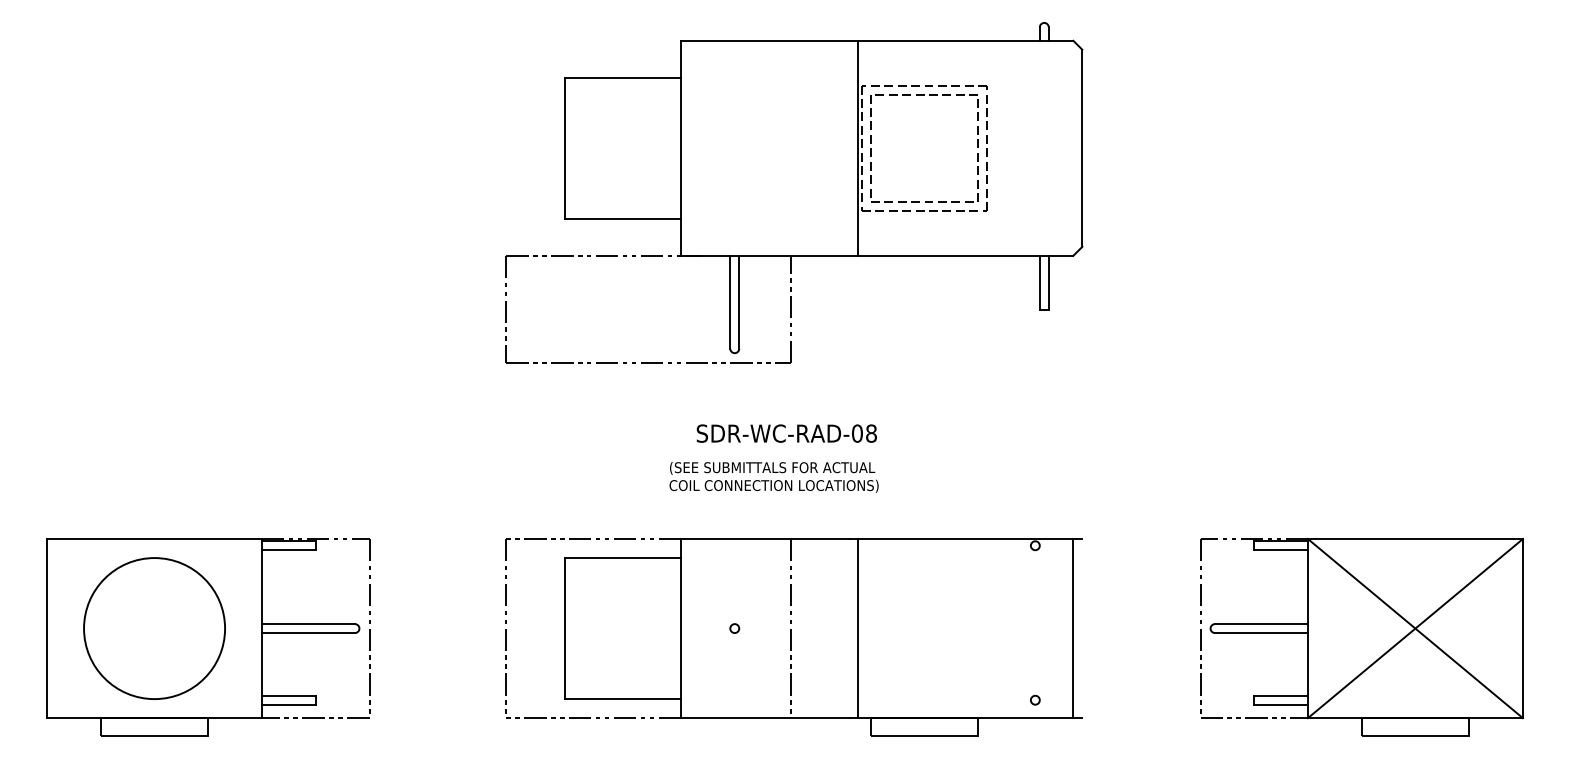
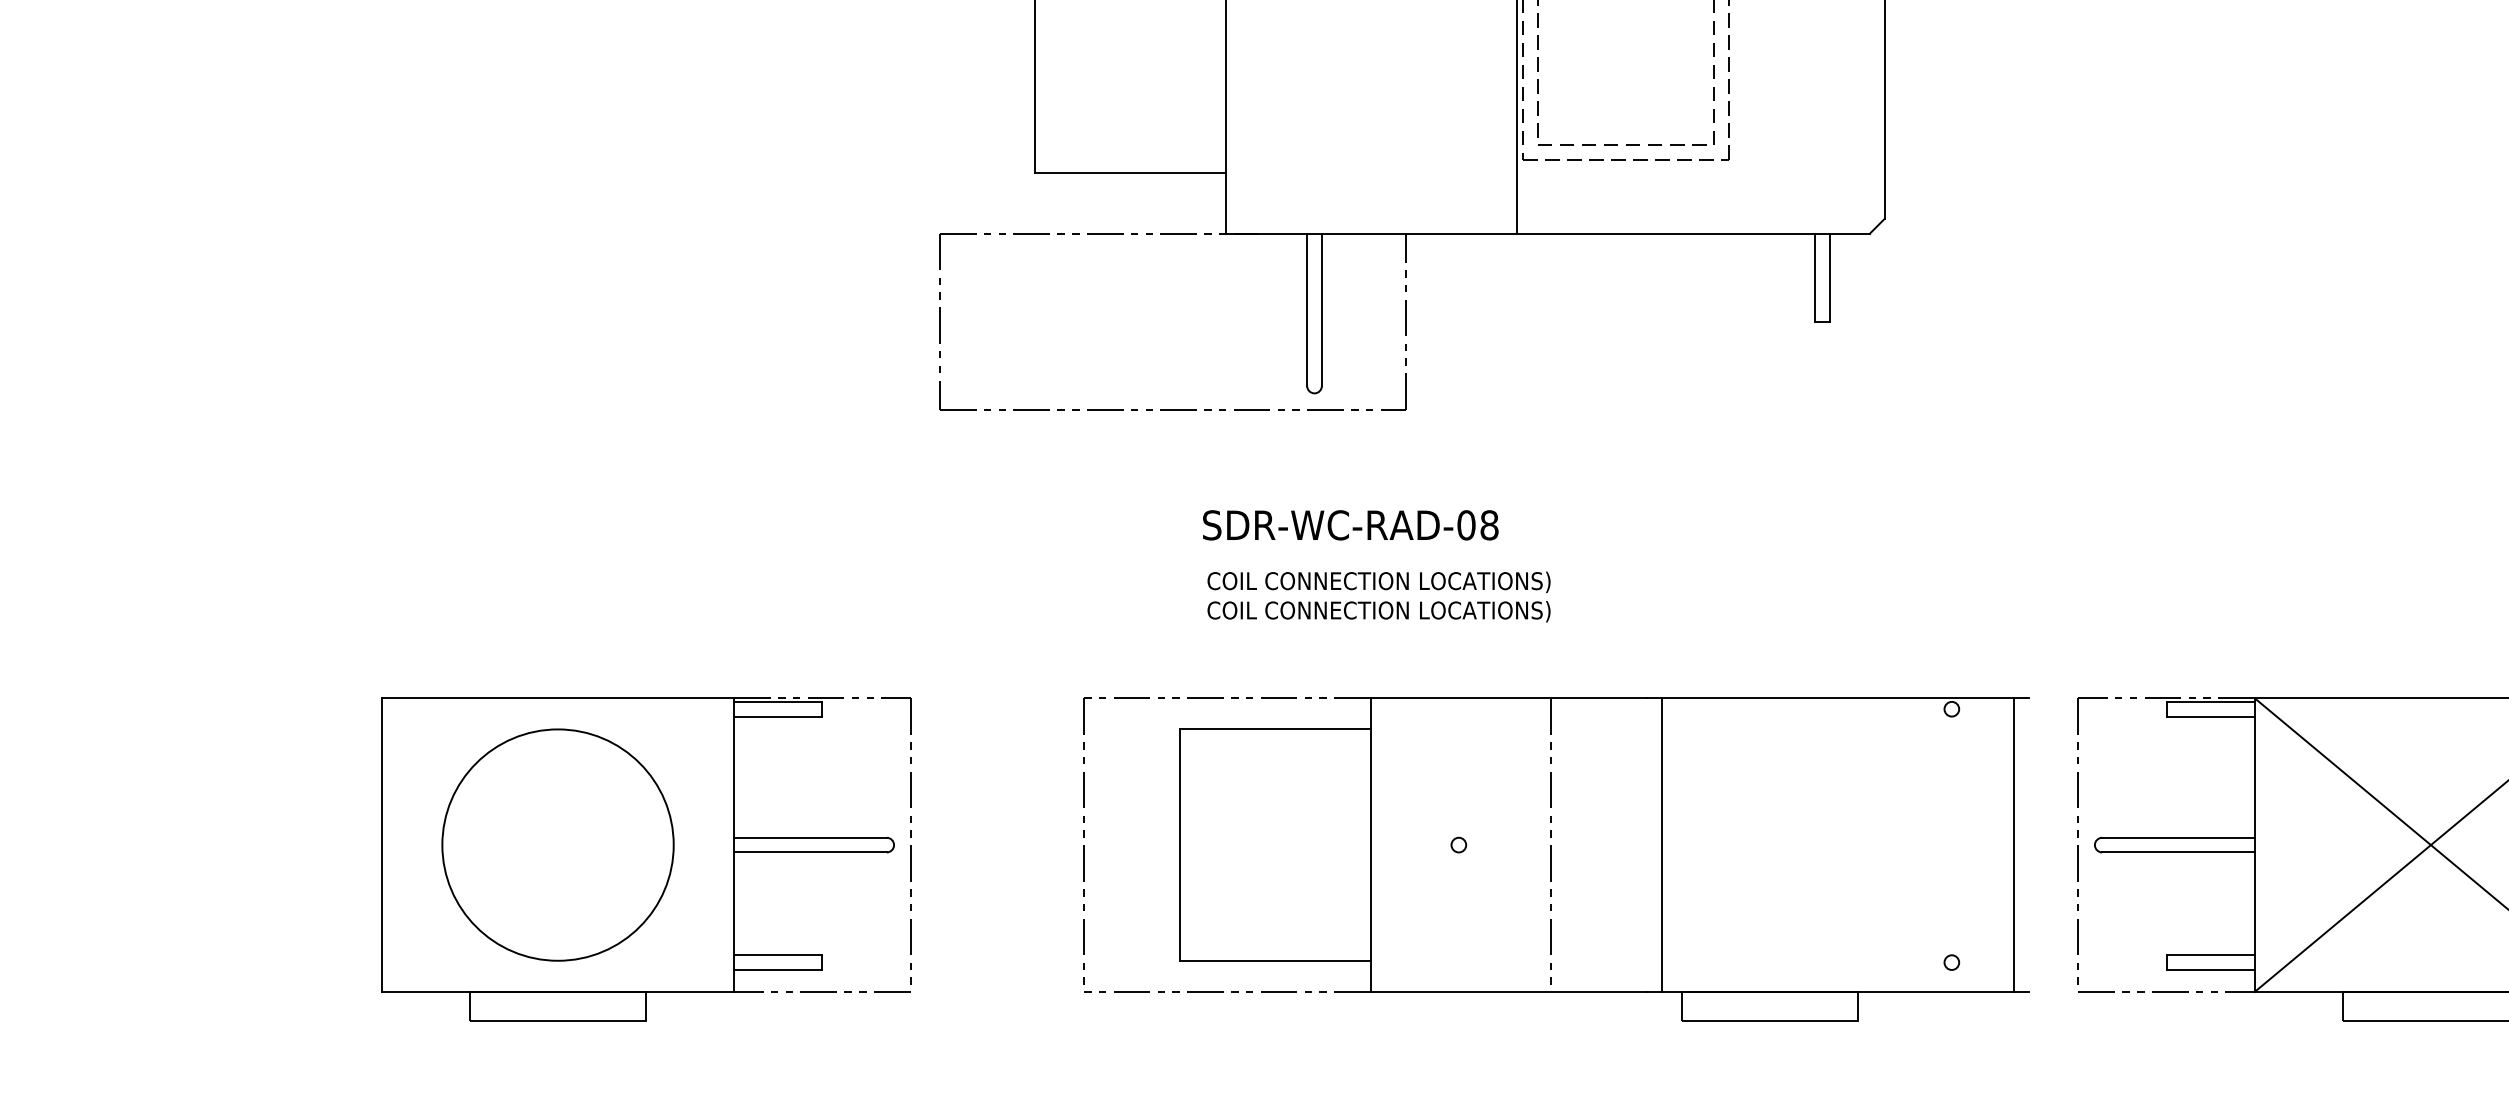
text: (786, 433) -> (1350, 525), moved
text: (773, 467) -> (1378, 580), (SEE SUBMITTALS FOR ACTUAL -> COIL CONNECTION LOCATIONS)
part: (208, 637) -> (646, 859), moved
part: (793, 637) -> (1555, 859), moved

